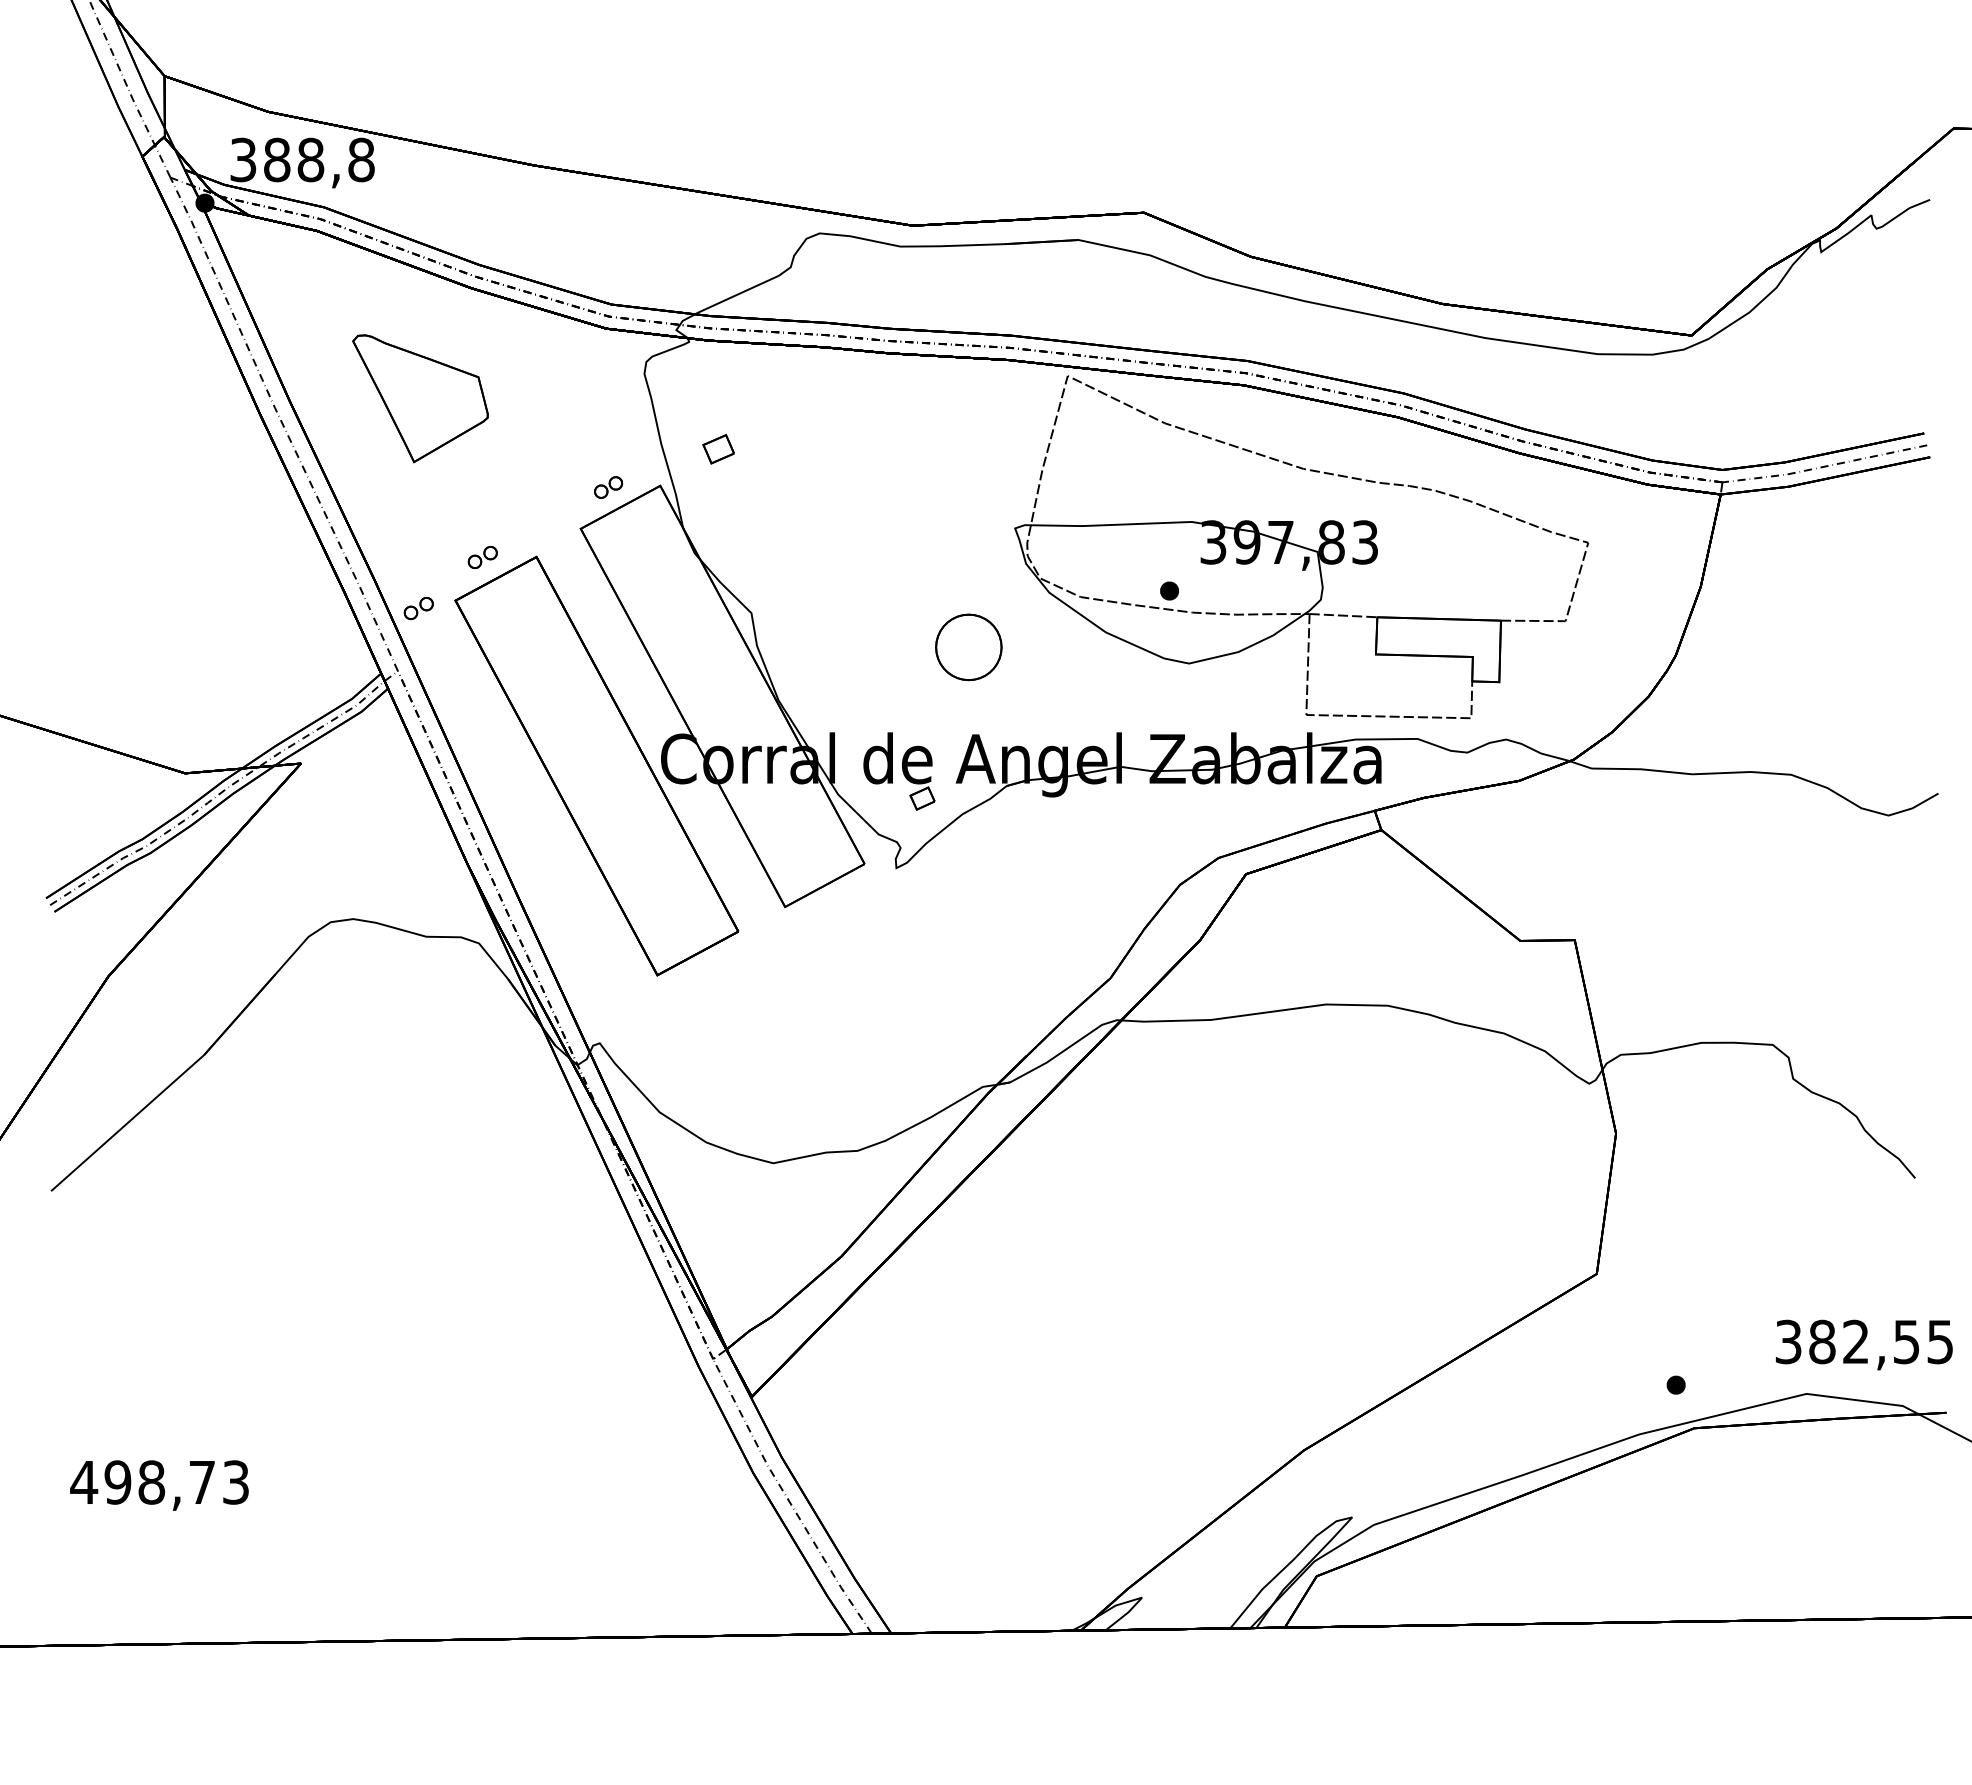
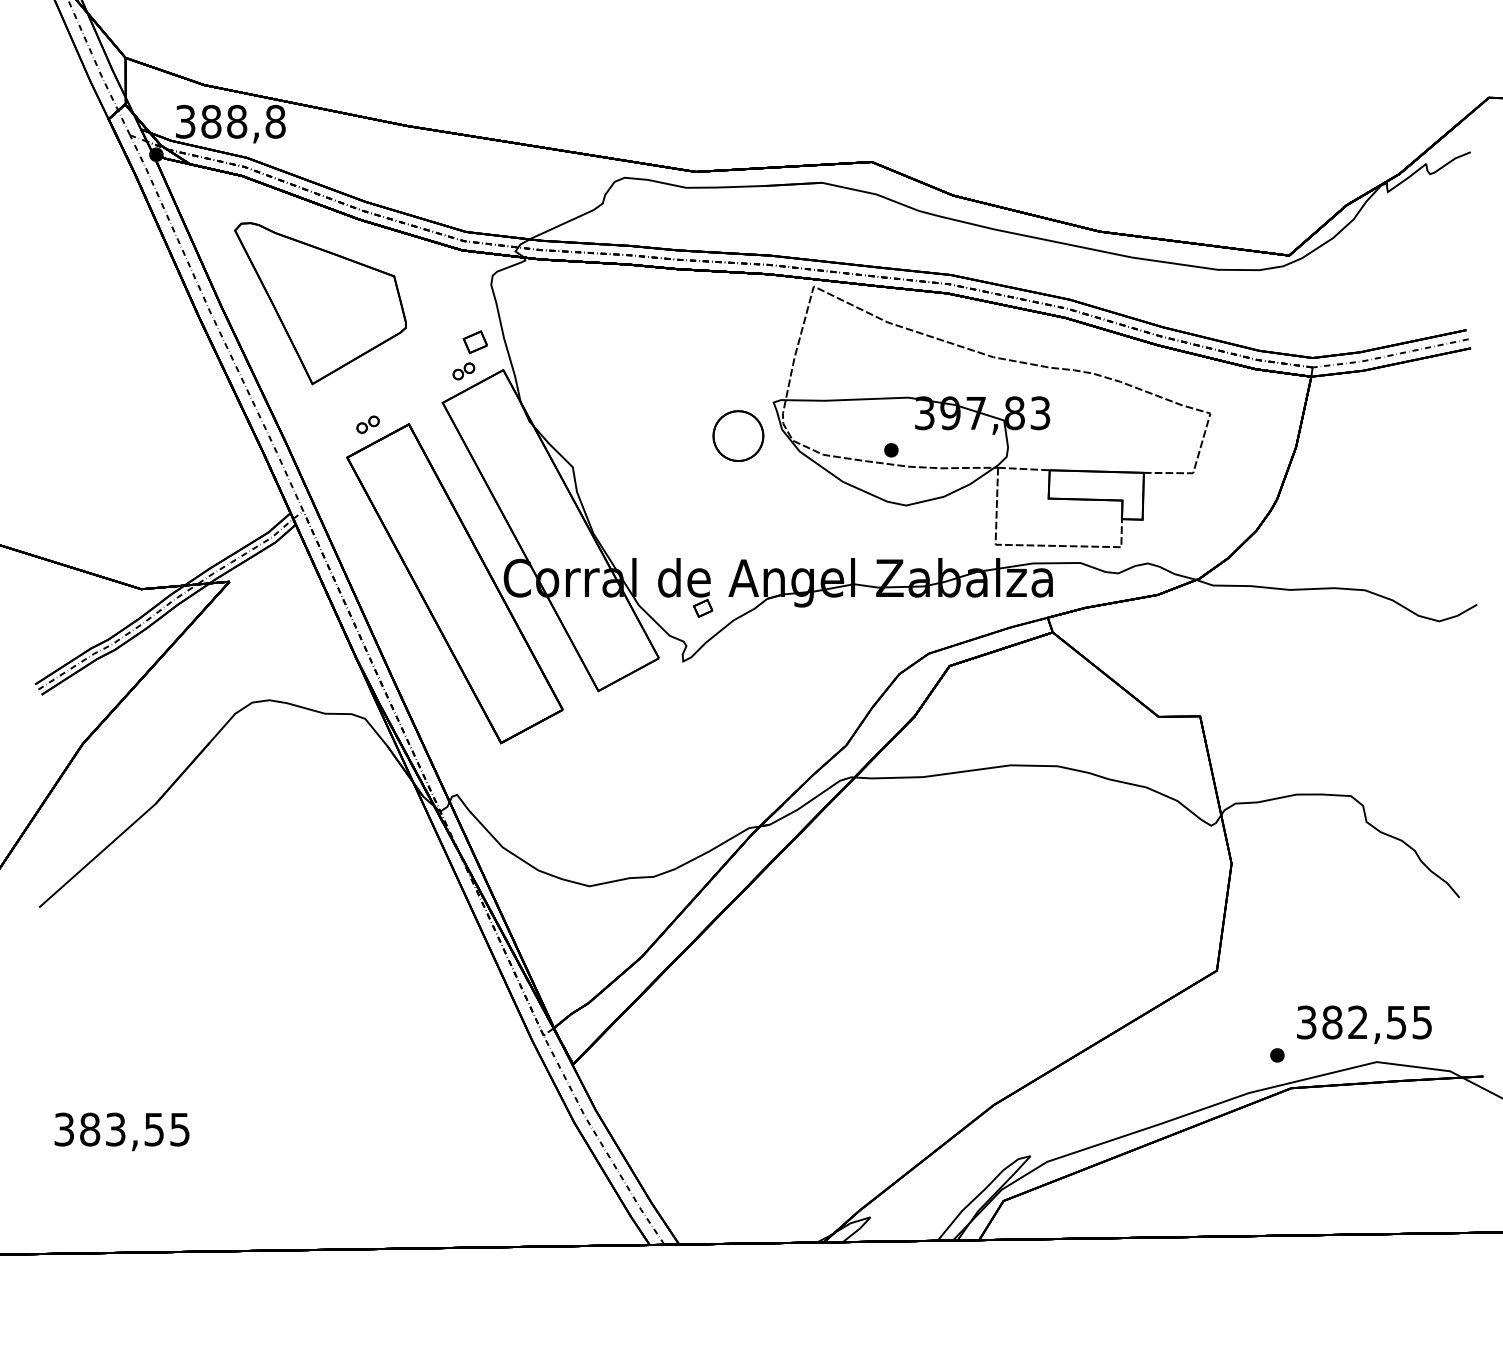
part: (420, 398) -> (320, 303), size x1.67
part: (718, 449) -> (475, 342), moved
part: (418, 608) -> (319, 463), removed
part: (968, 647) -> (738, 436), moved
text: (1864, 1344) -> (1364, 1024), moved
text: (159, 1482) -> (121, 1129), 498,73 -> 383,55

